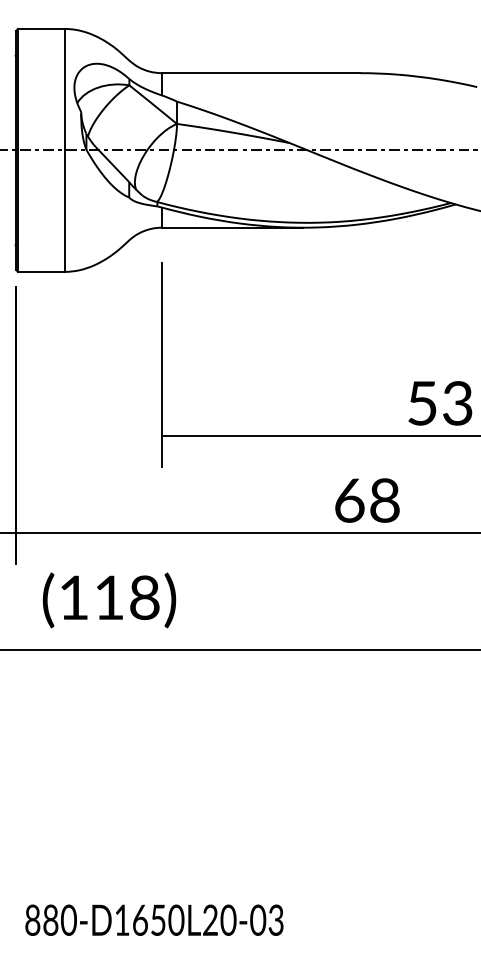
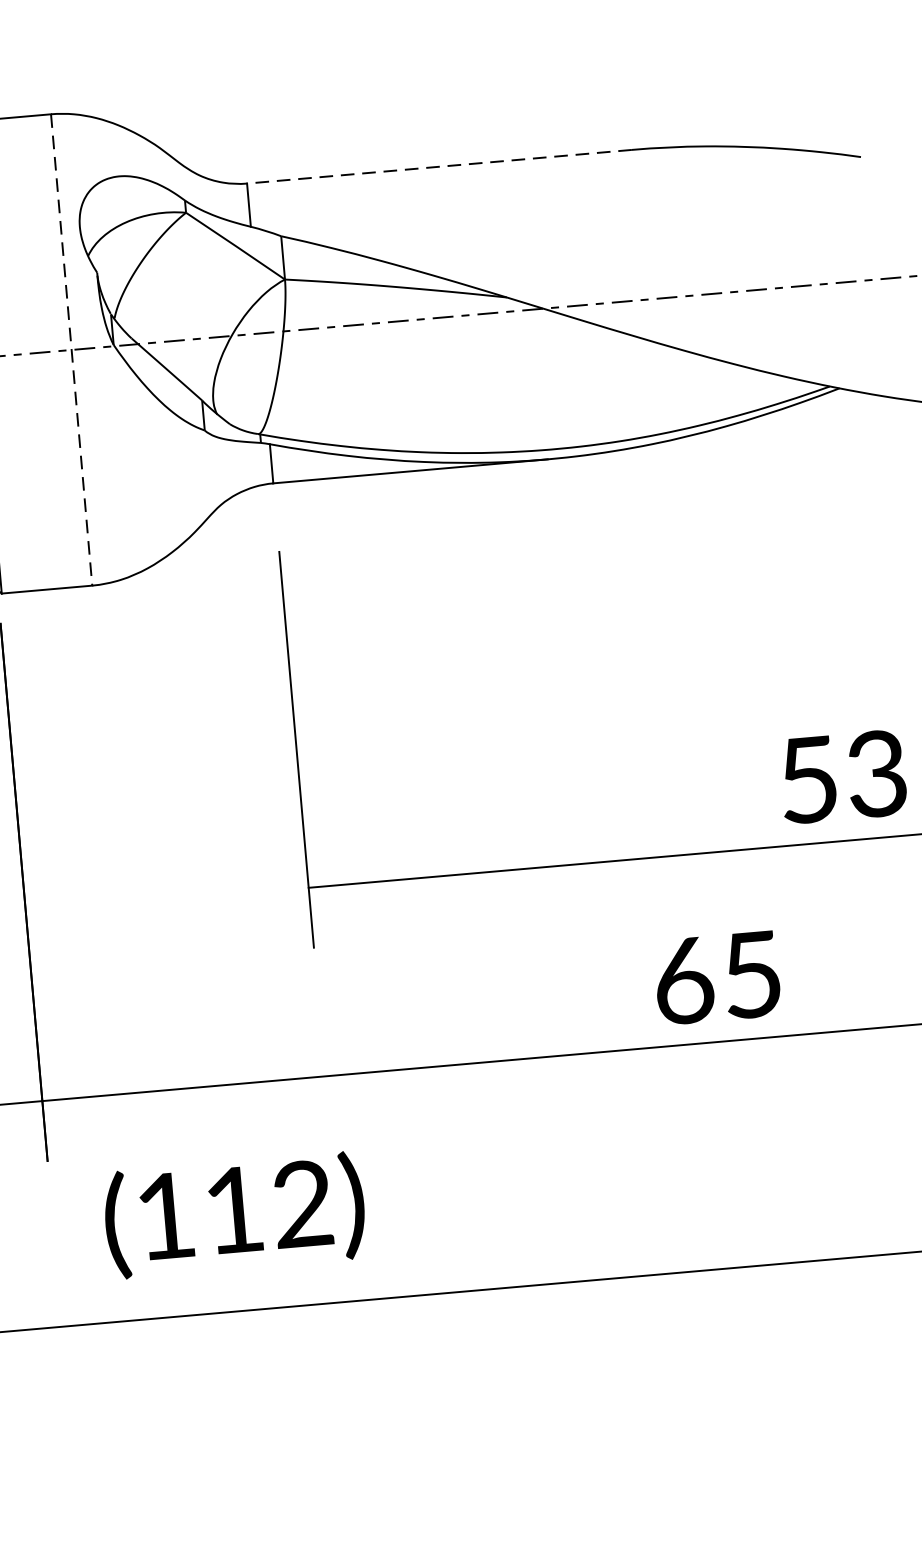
line: (260, 73) -> (438, 167), solid -> dashed
line: (64, 150) -> (71, 350), solid -> dashed
text: (384, 500) -> (751, 974), 68 -> 65
text: (144, 598) -> (302, 1205), (118) -> (112)

